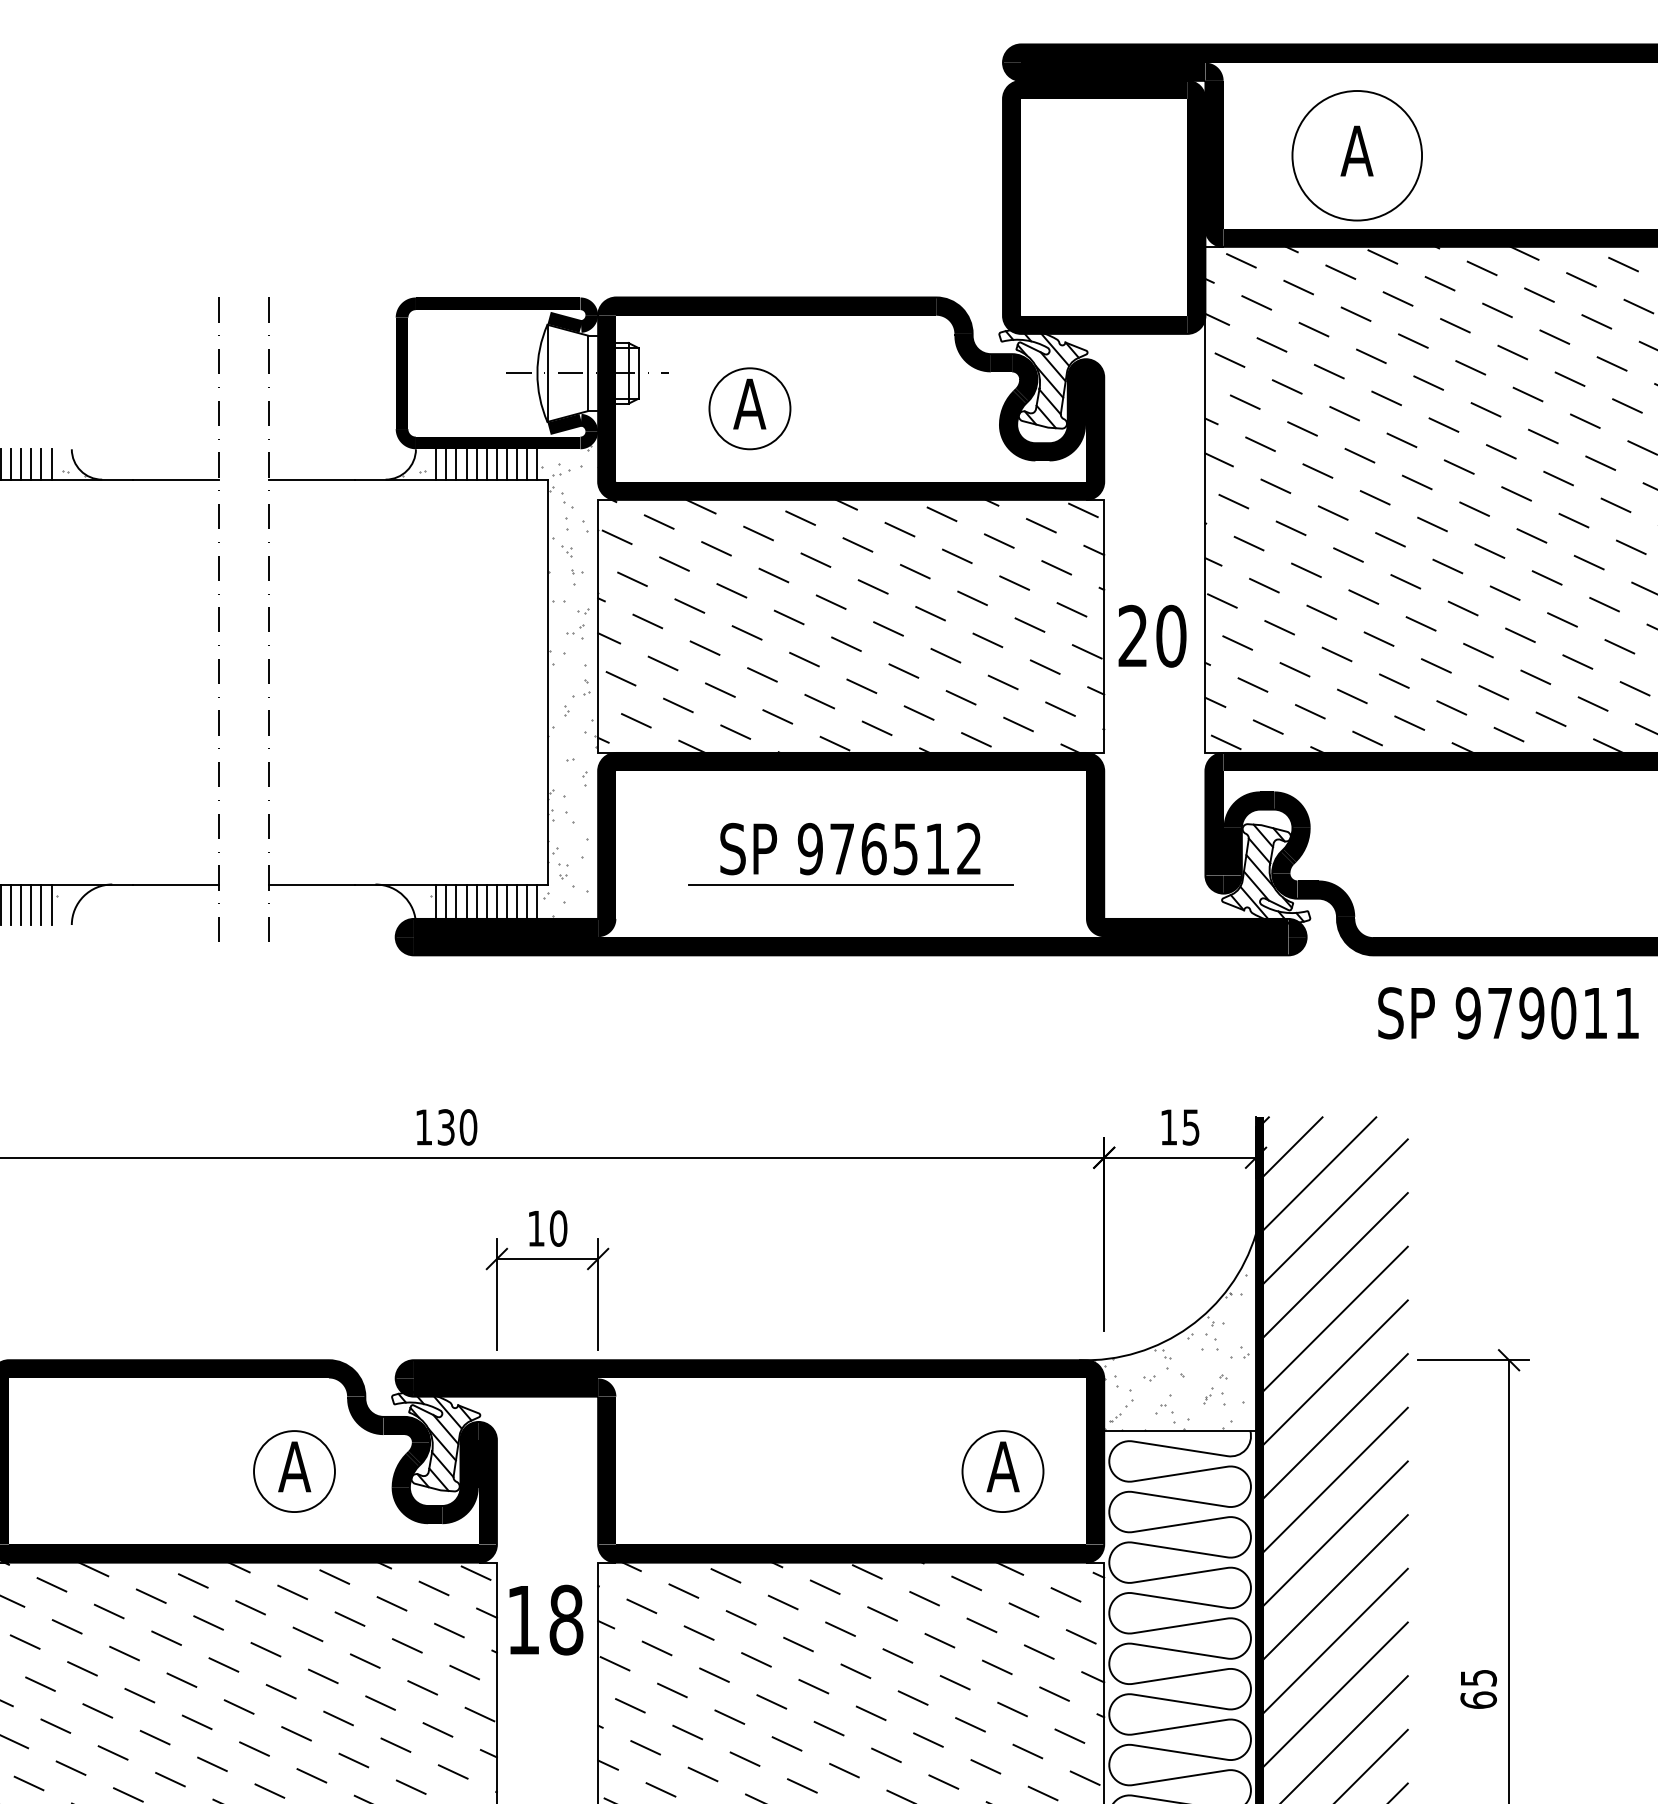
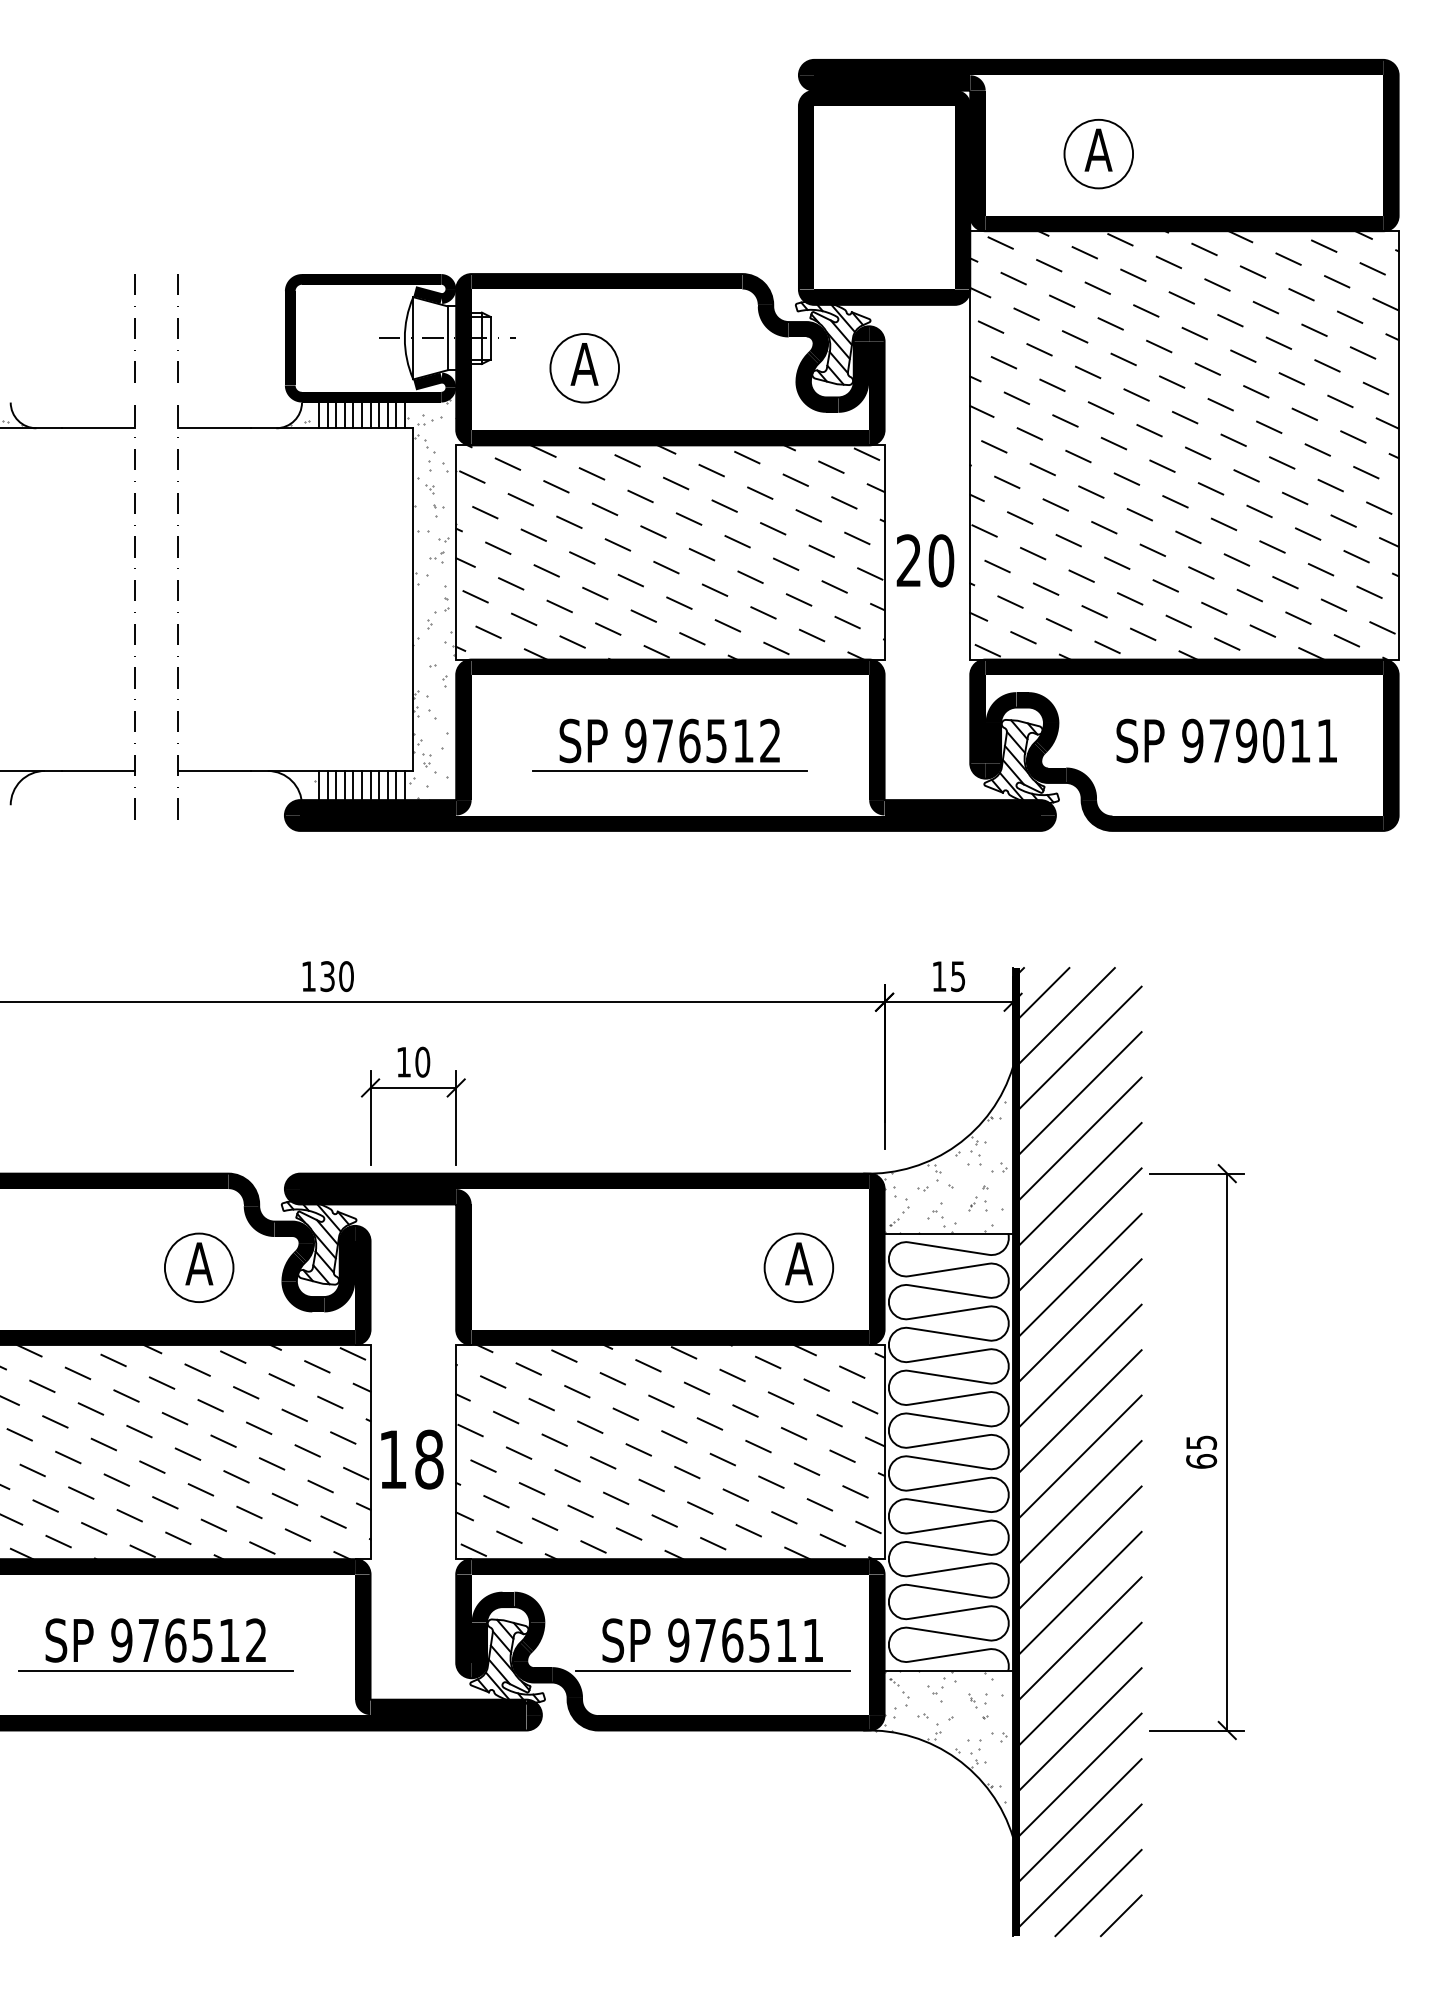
circle: (1356, 155) -> (1098, 153), size x0.62
text: (1508, 1012) -> (1226, 740), moved
text: (546, 1619) -> (412, 1459), moved

